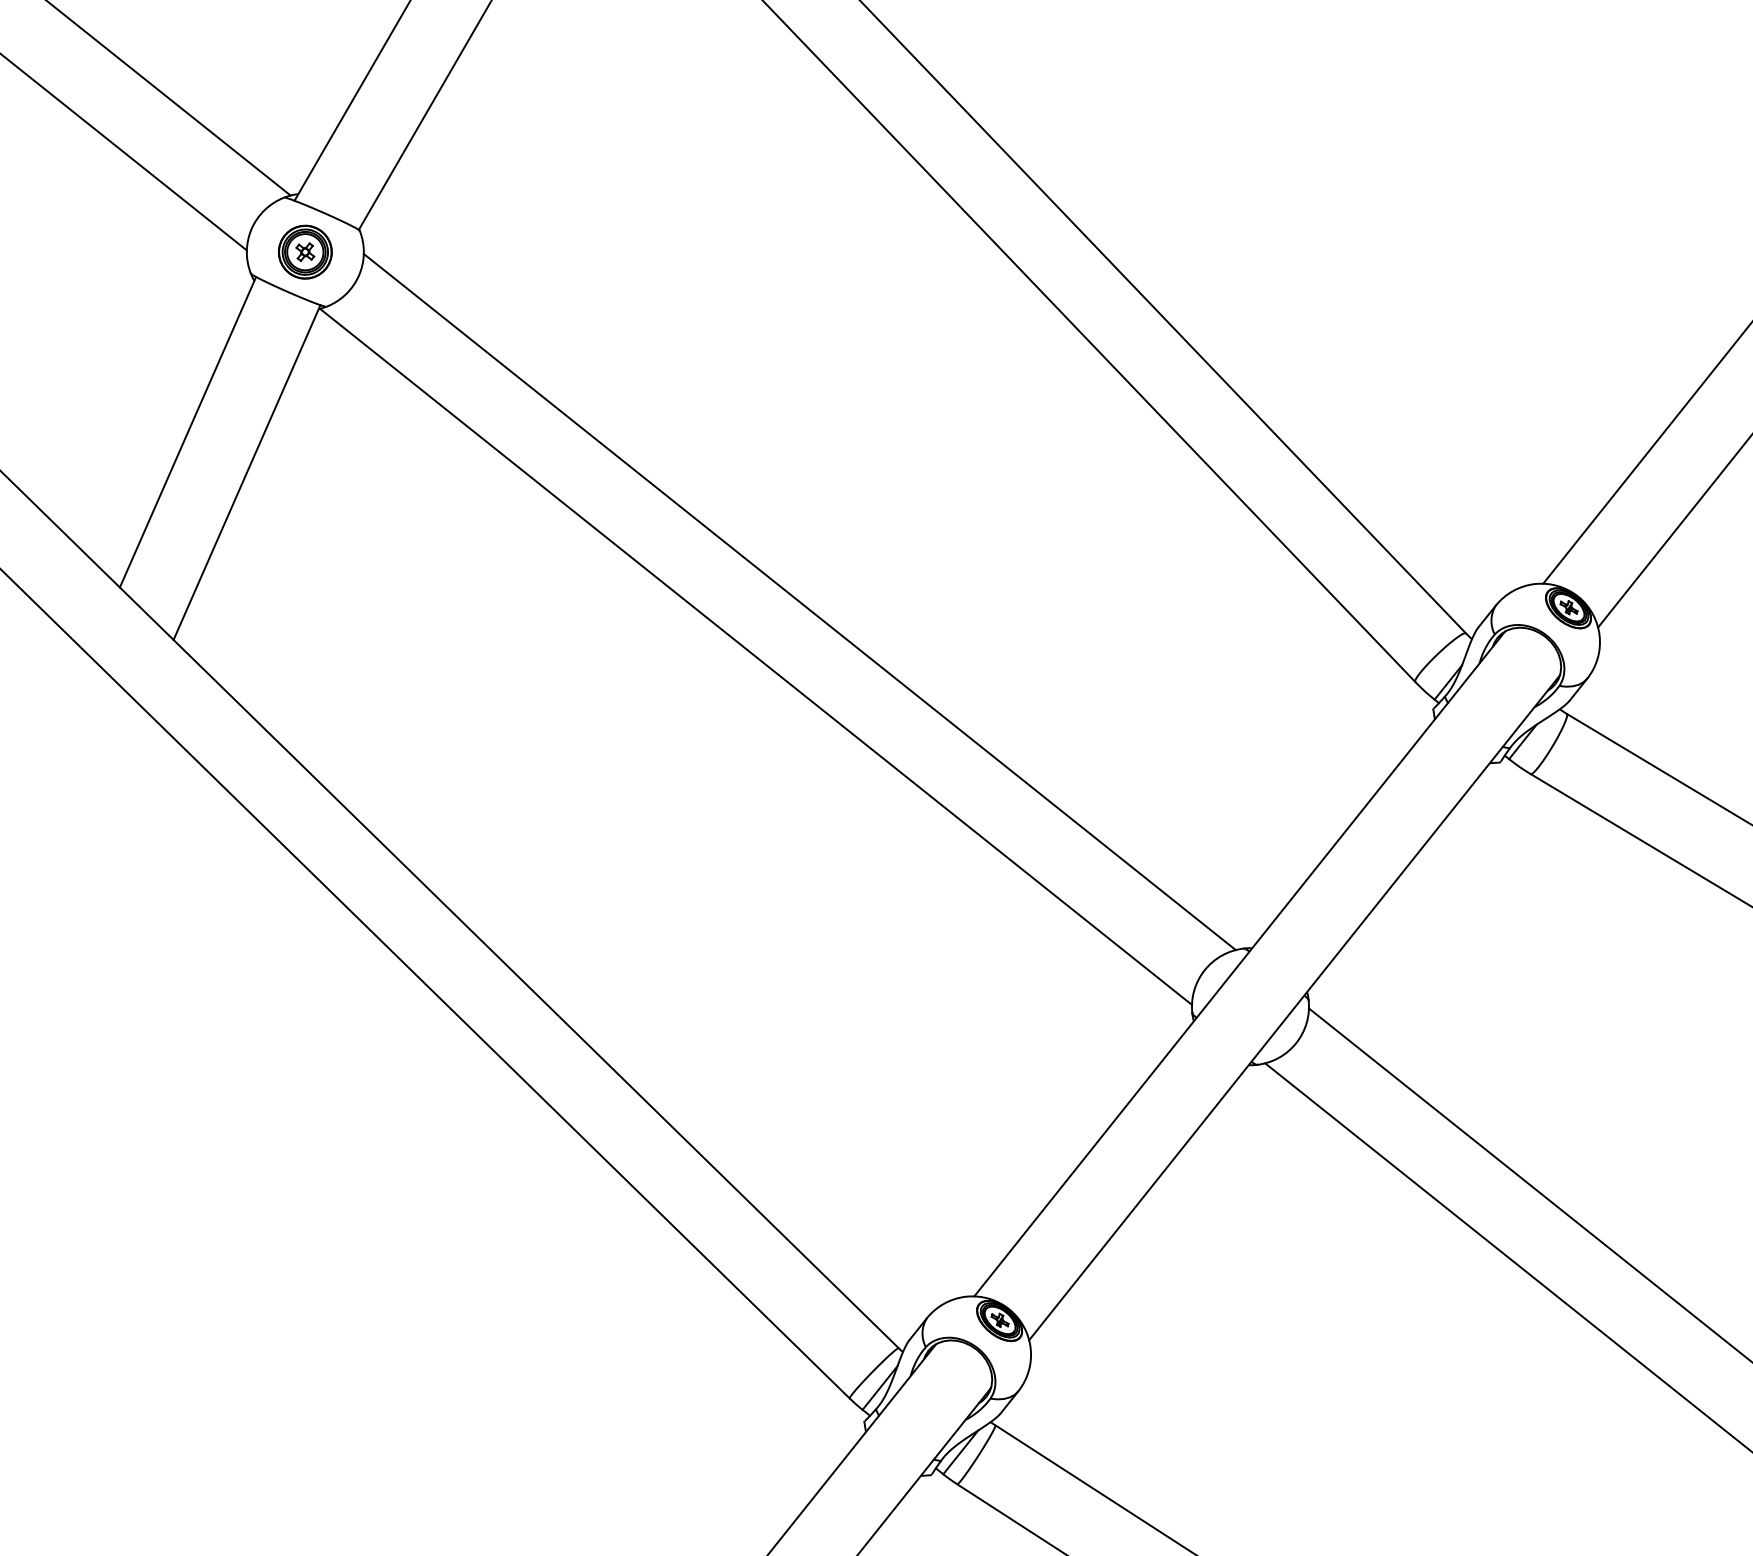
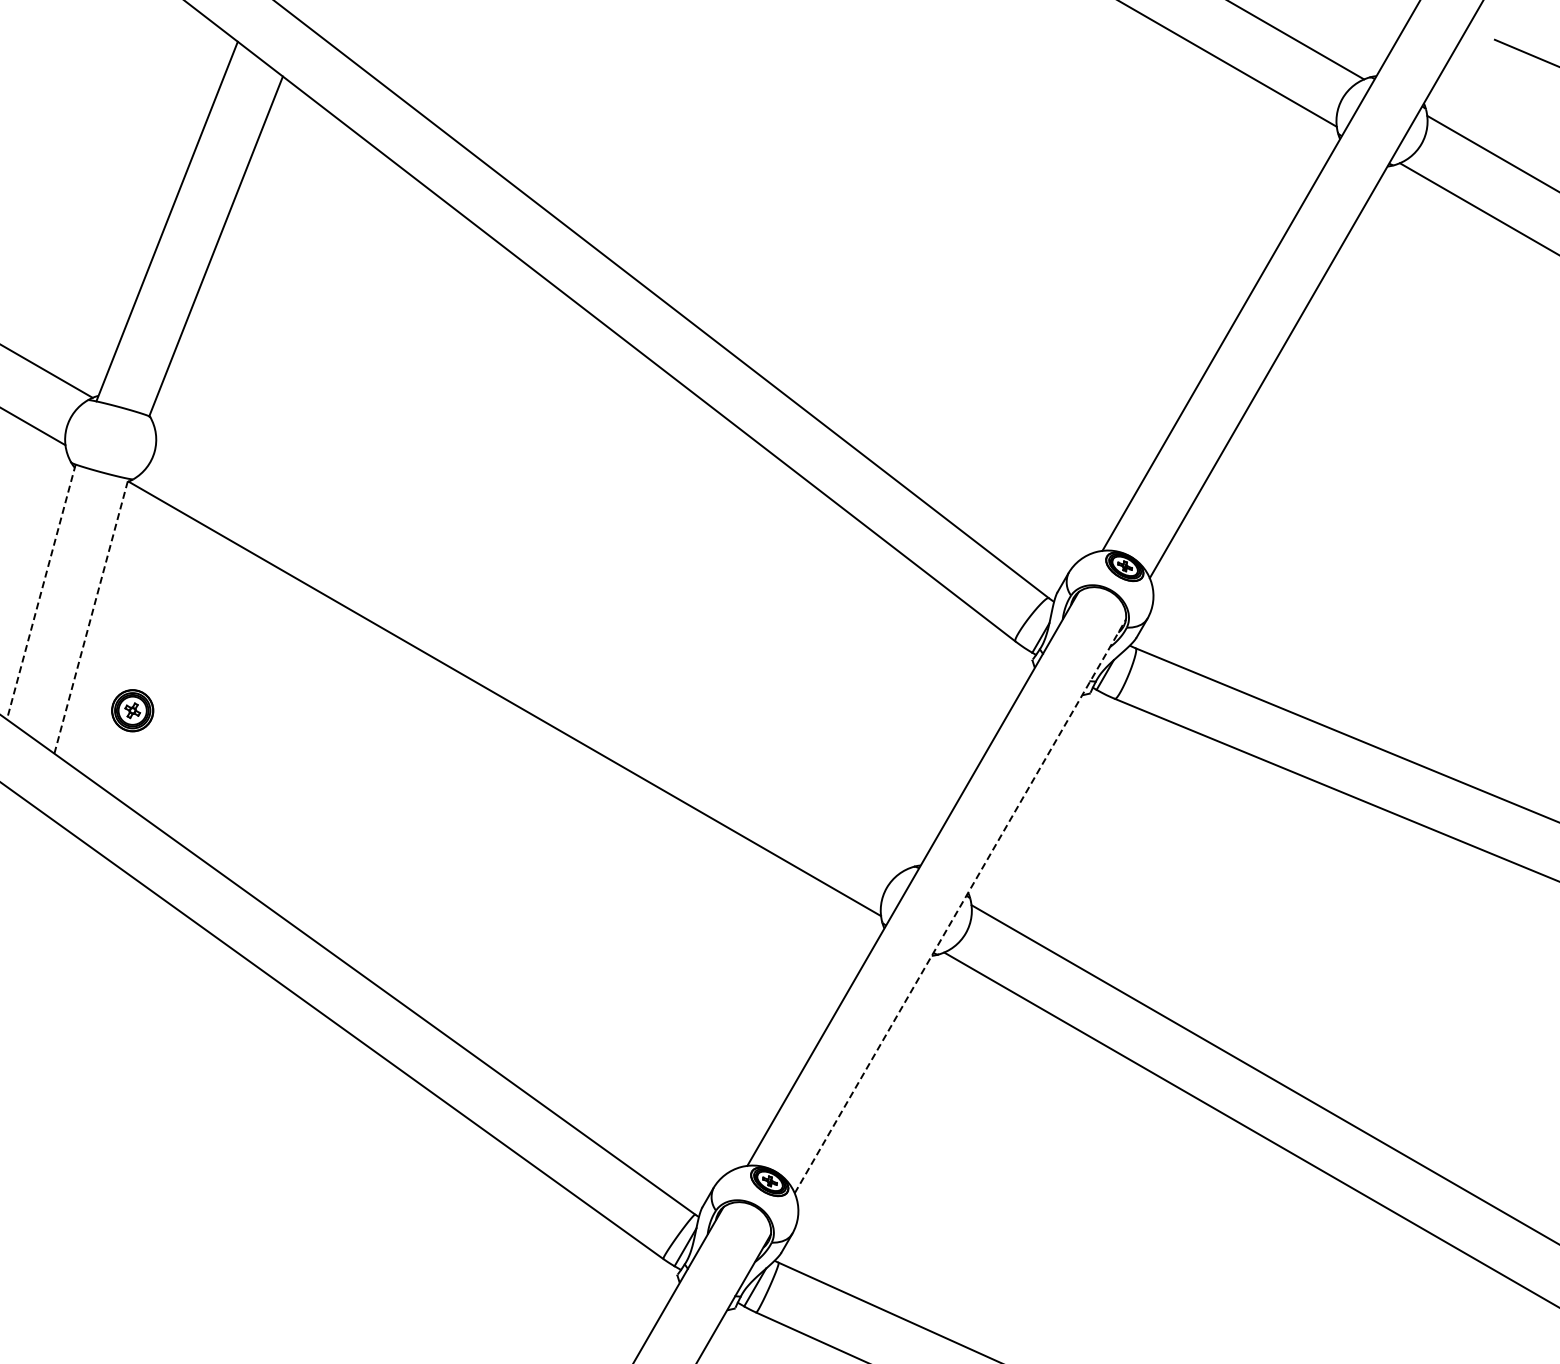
part: (305, 251) -> (132, 710), moved
line: (188, 432) -> (41, 592), solid -> dashed
line: (247, 471) -> (91, 615), solid -> dashed
line: (798, 601) -> (531, 651), removed
line: (1294, 1006) -> (960, 905), solid -> dashed

